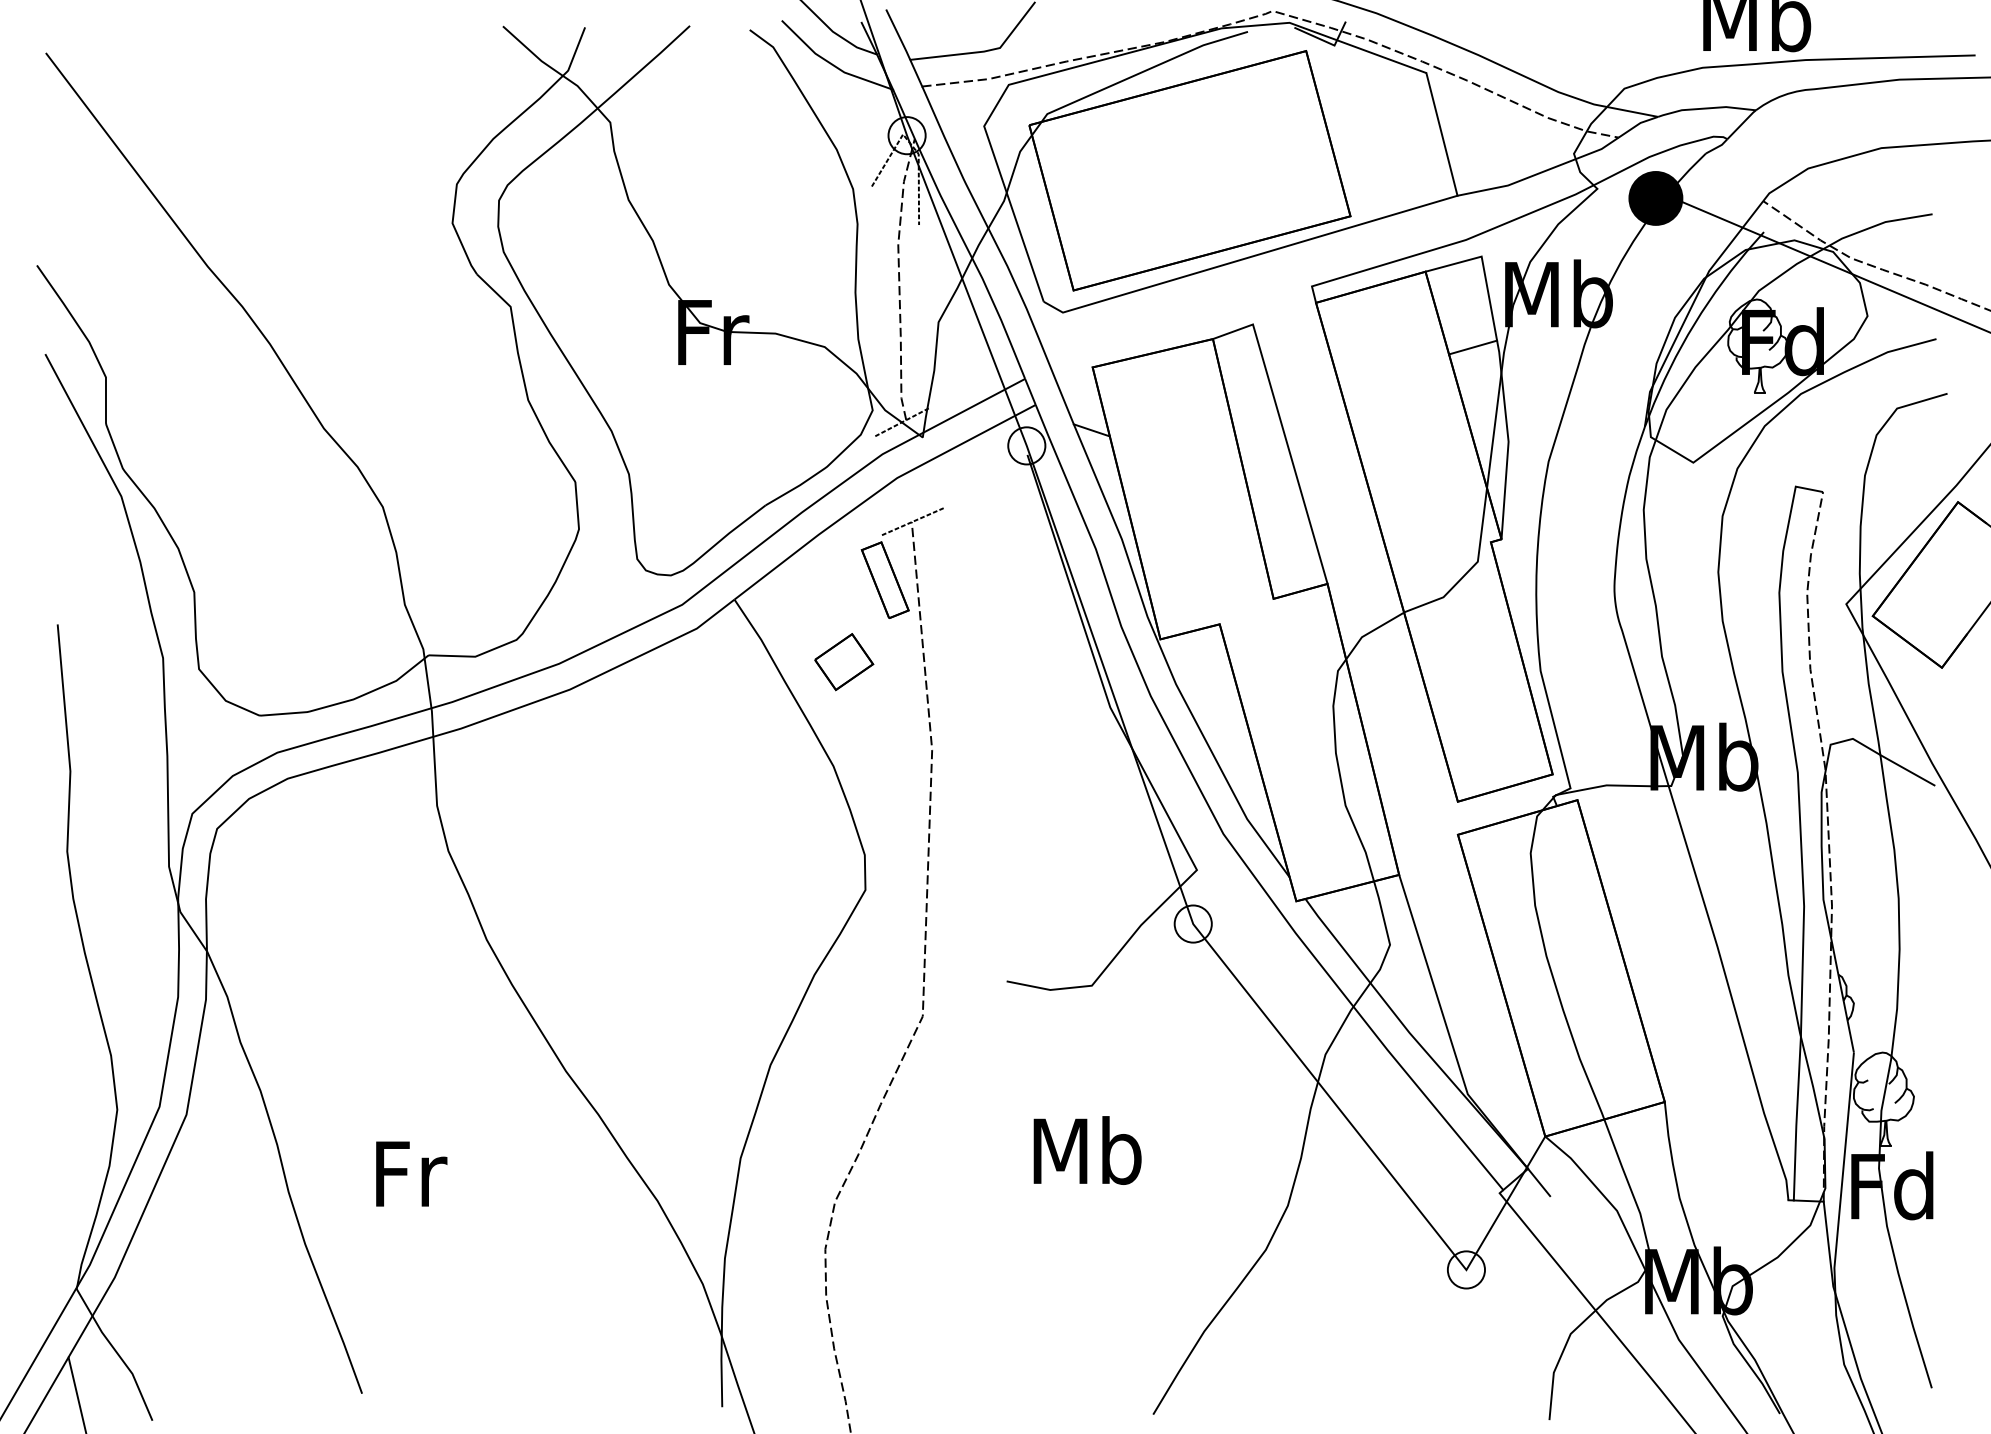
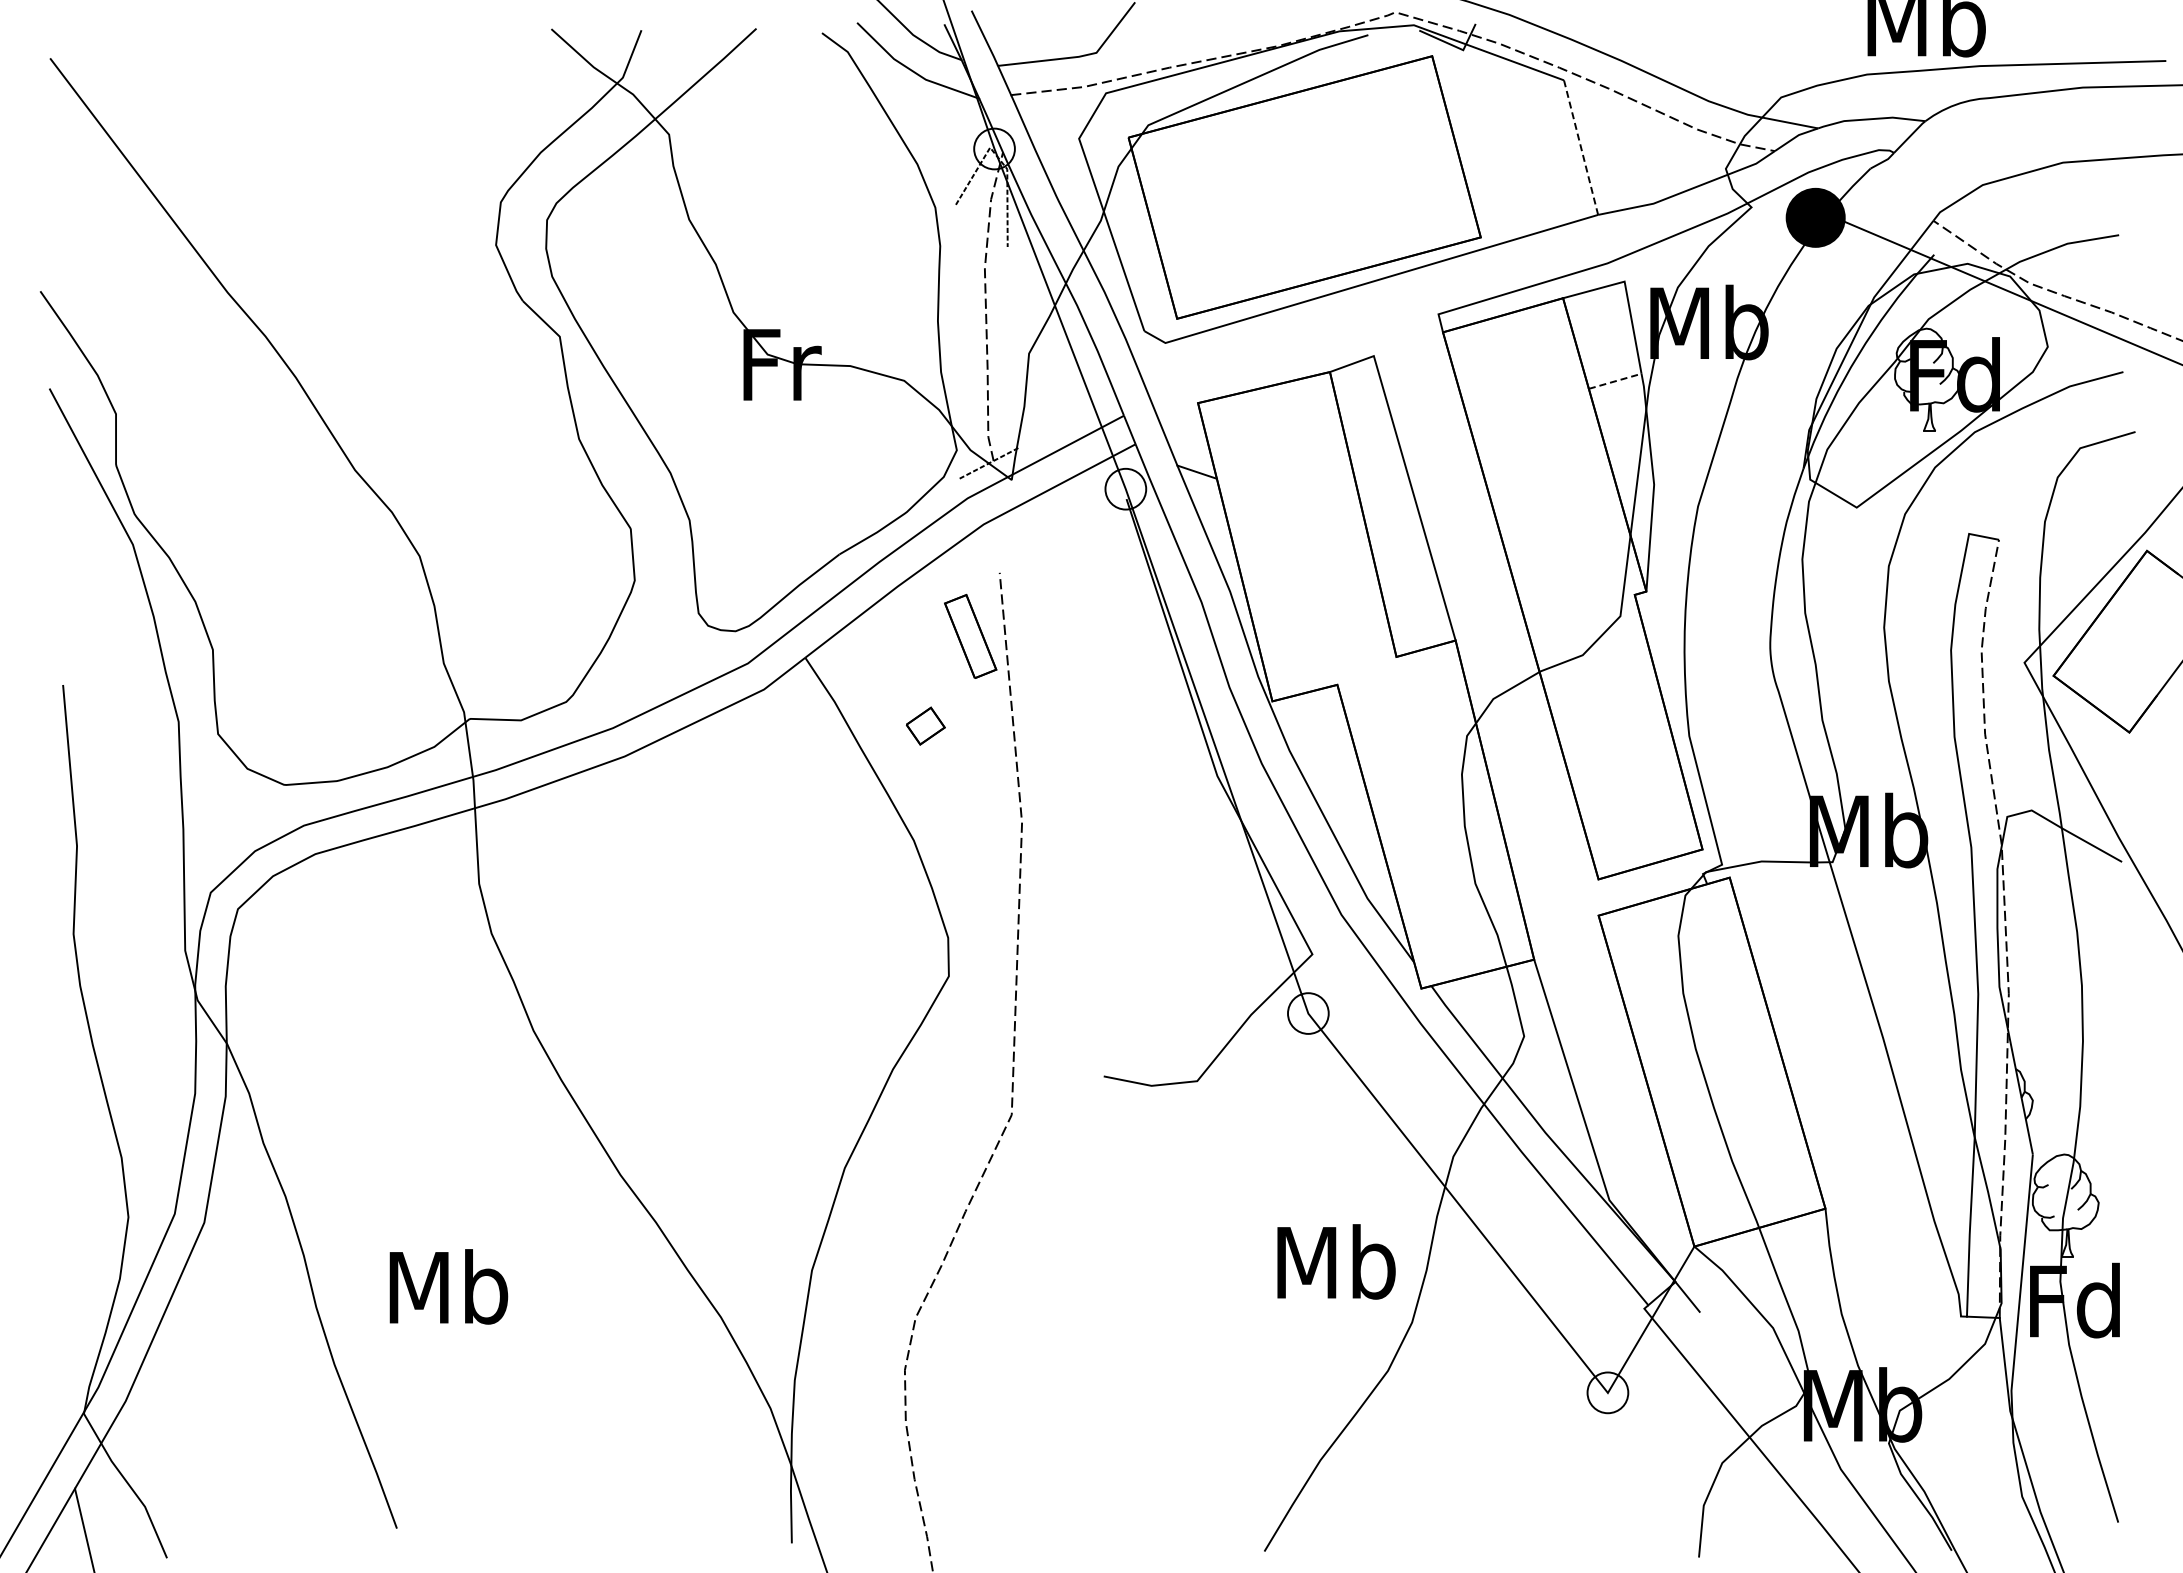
line: (1442, 135) -> (1581, 148), solid -> dashed
line: (1473, 347) -> (1615, 381), solid -> dashed
line: (913, 521) -> (1001, 572), removed
part: (844, 661) -> (925, 725), size x0.6
text: (1087, 1150) -> (1336, 1261), moved
text: (409, 1172) -> (448, 1286), Fr -> Mb

